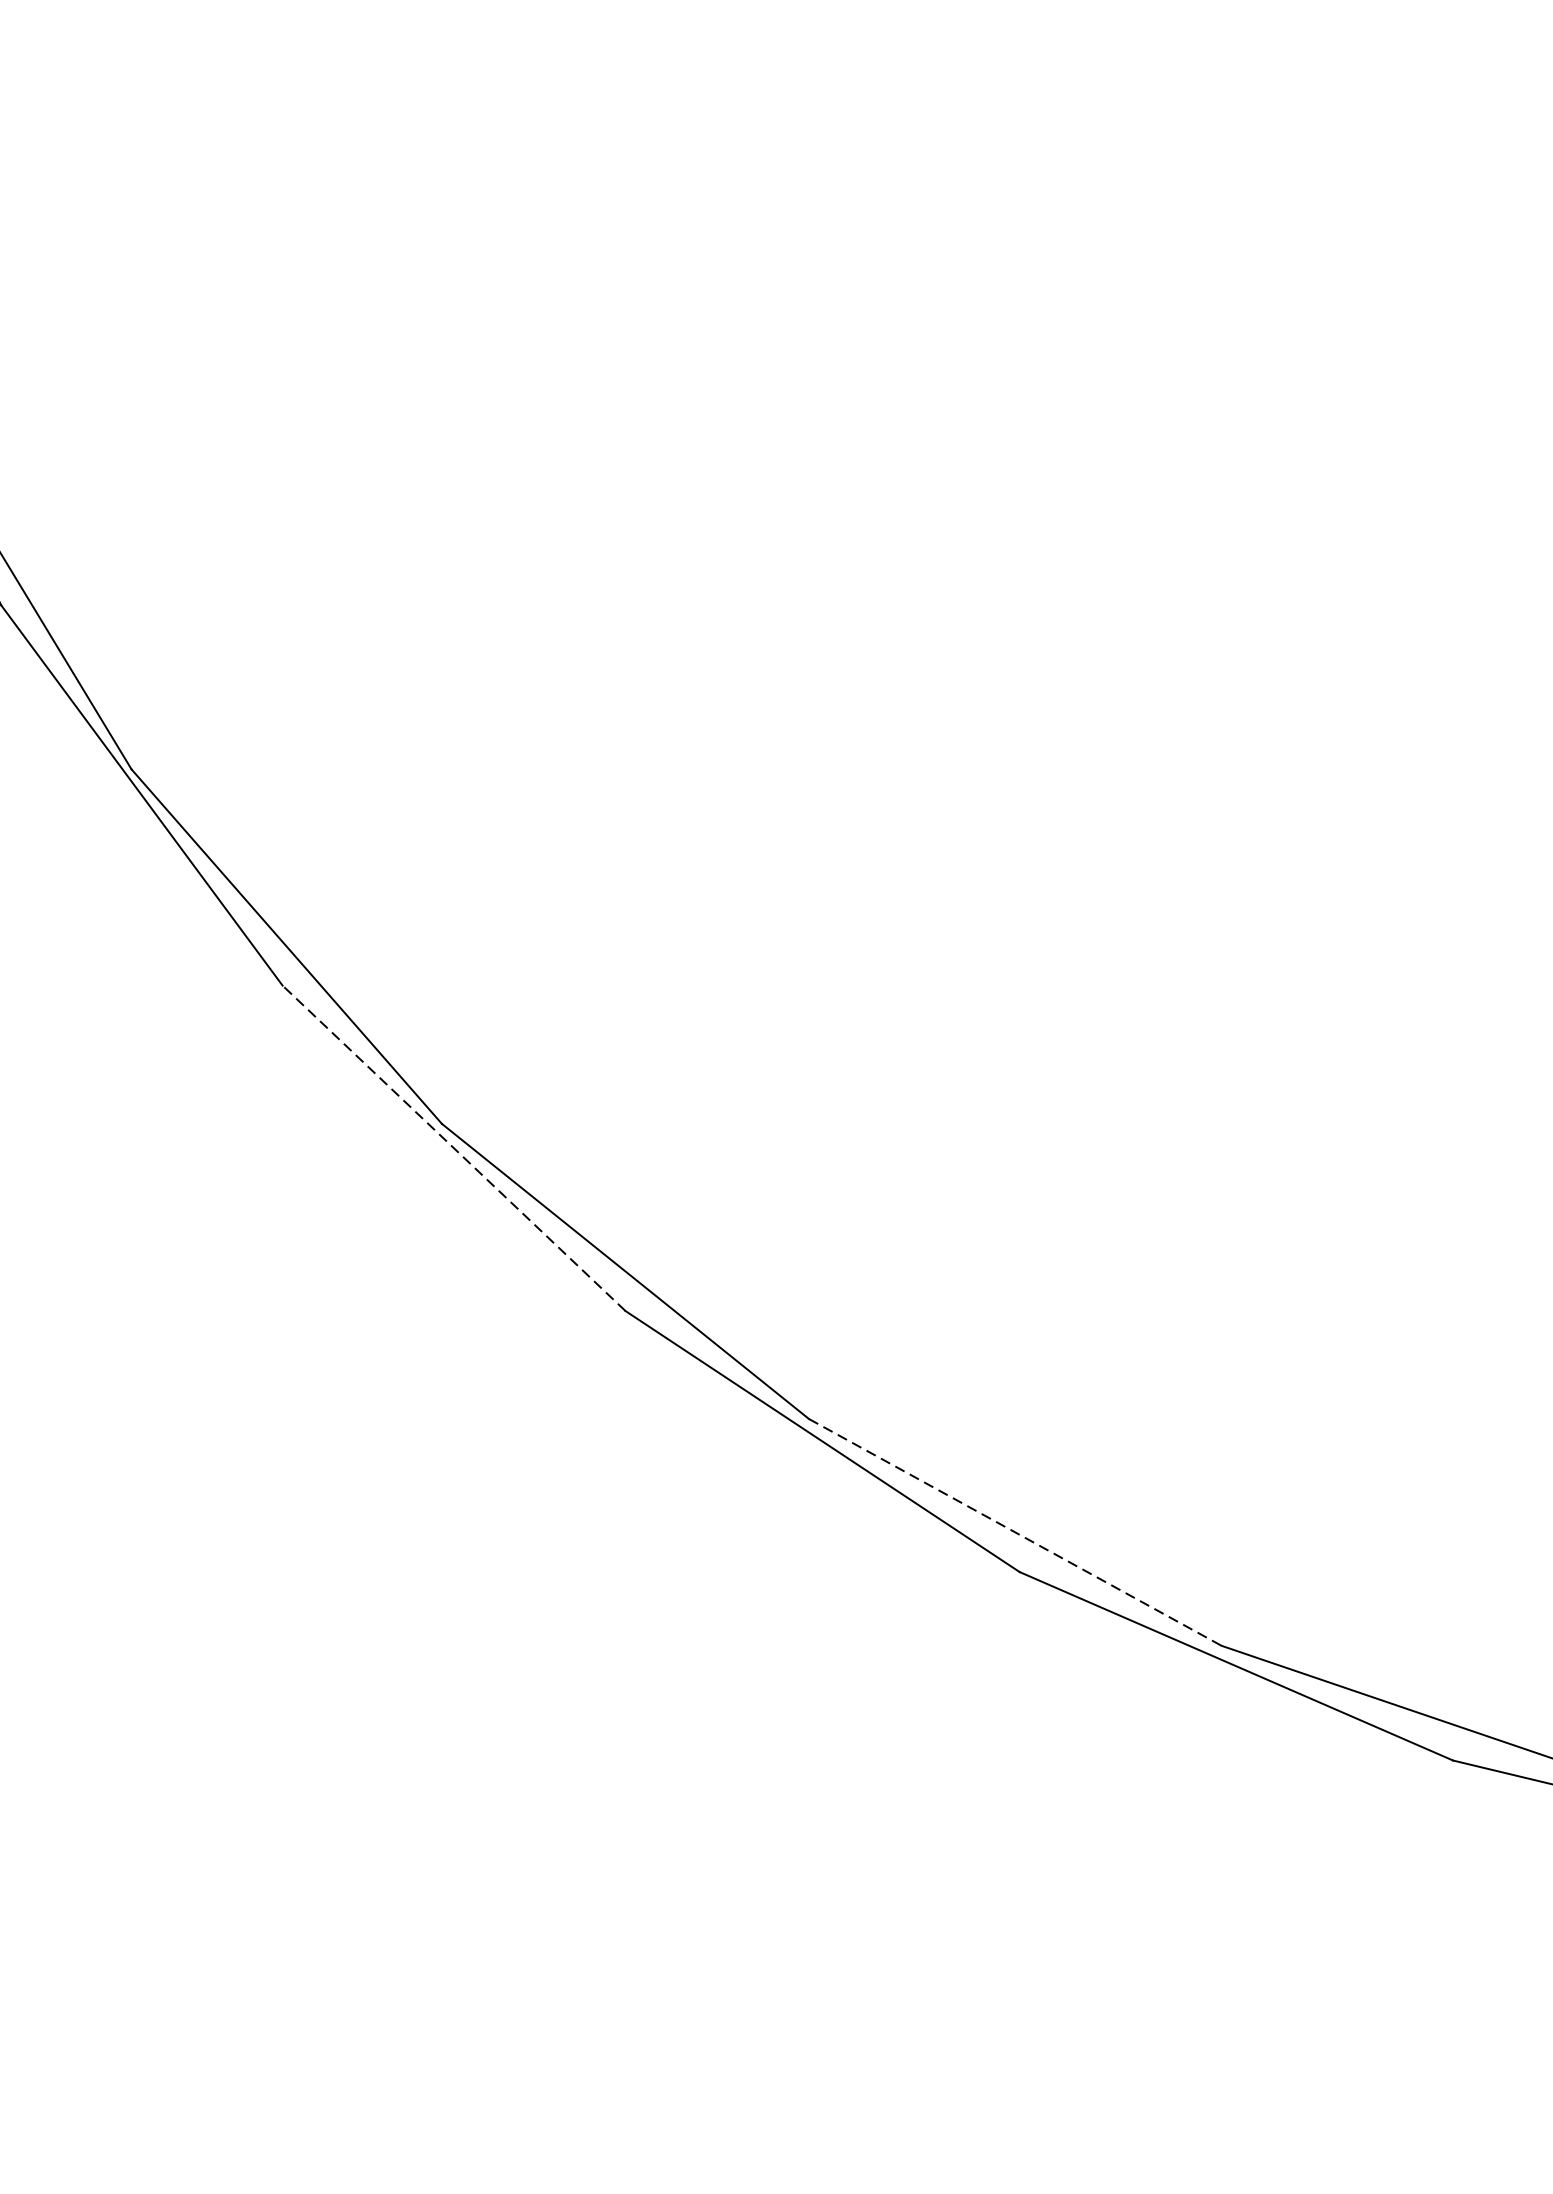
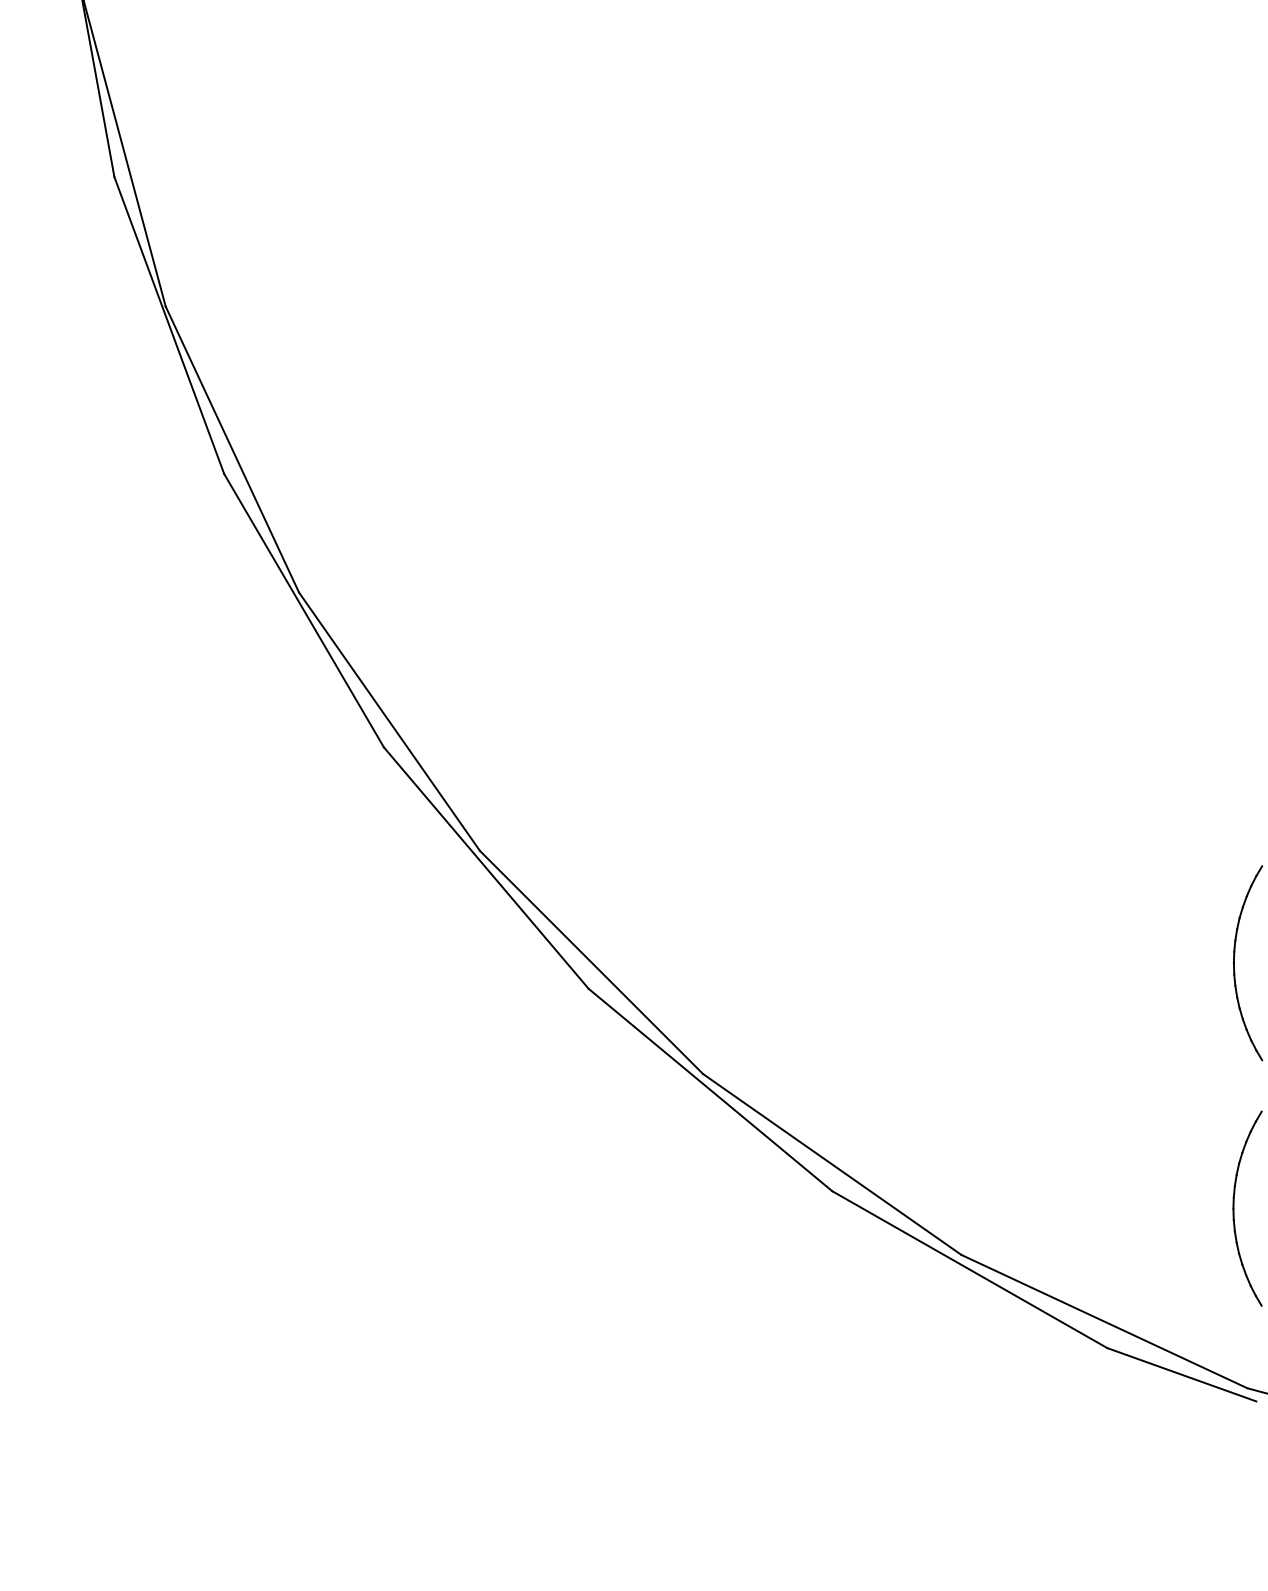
line: (454, 1147) -> (486, 867), dashed -> solid
line: (1015, 1532) -> (832, 1164), dashed -> solid

